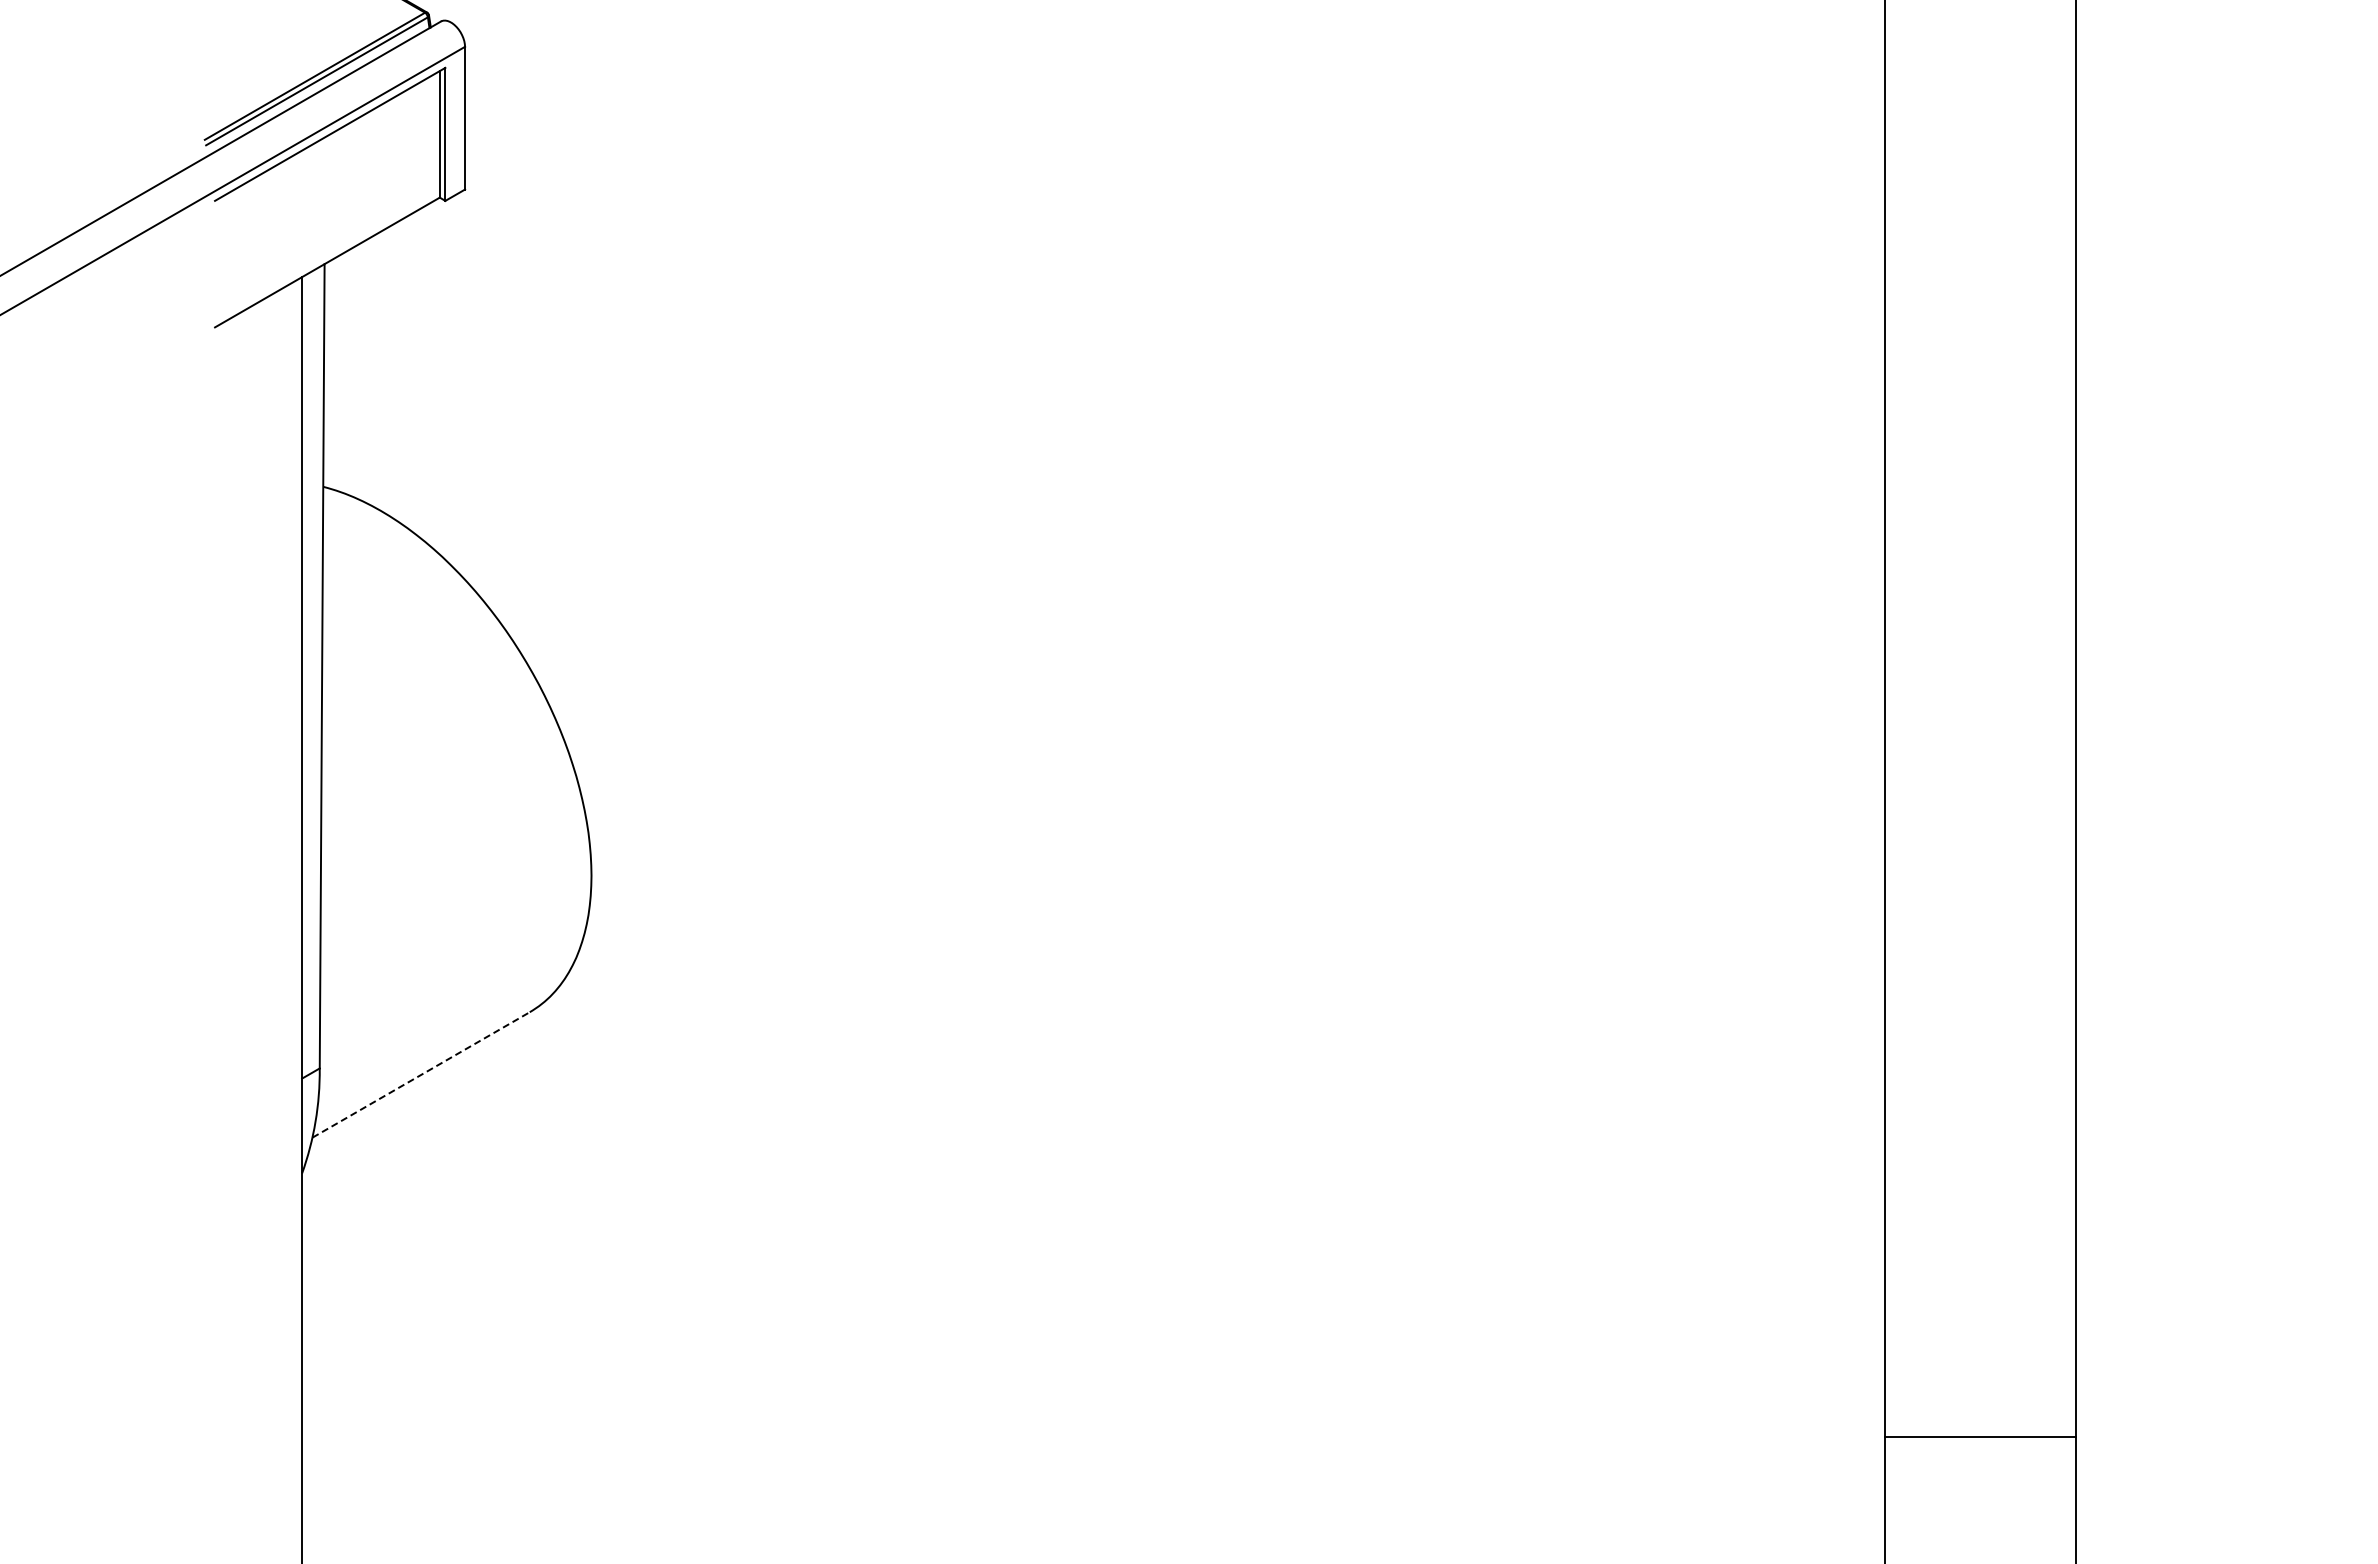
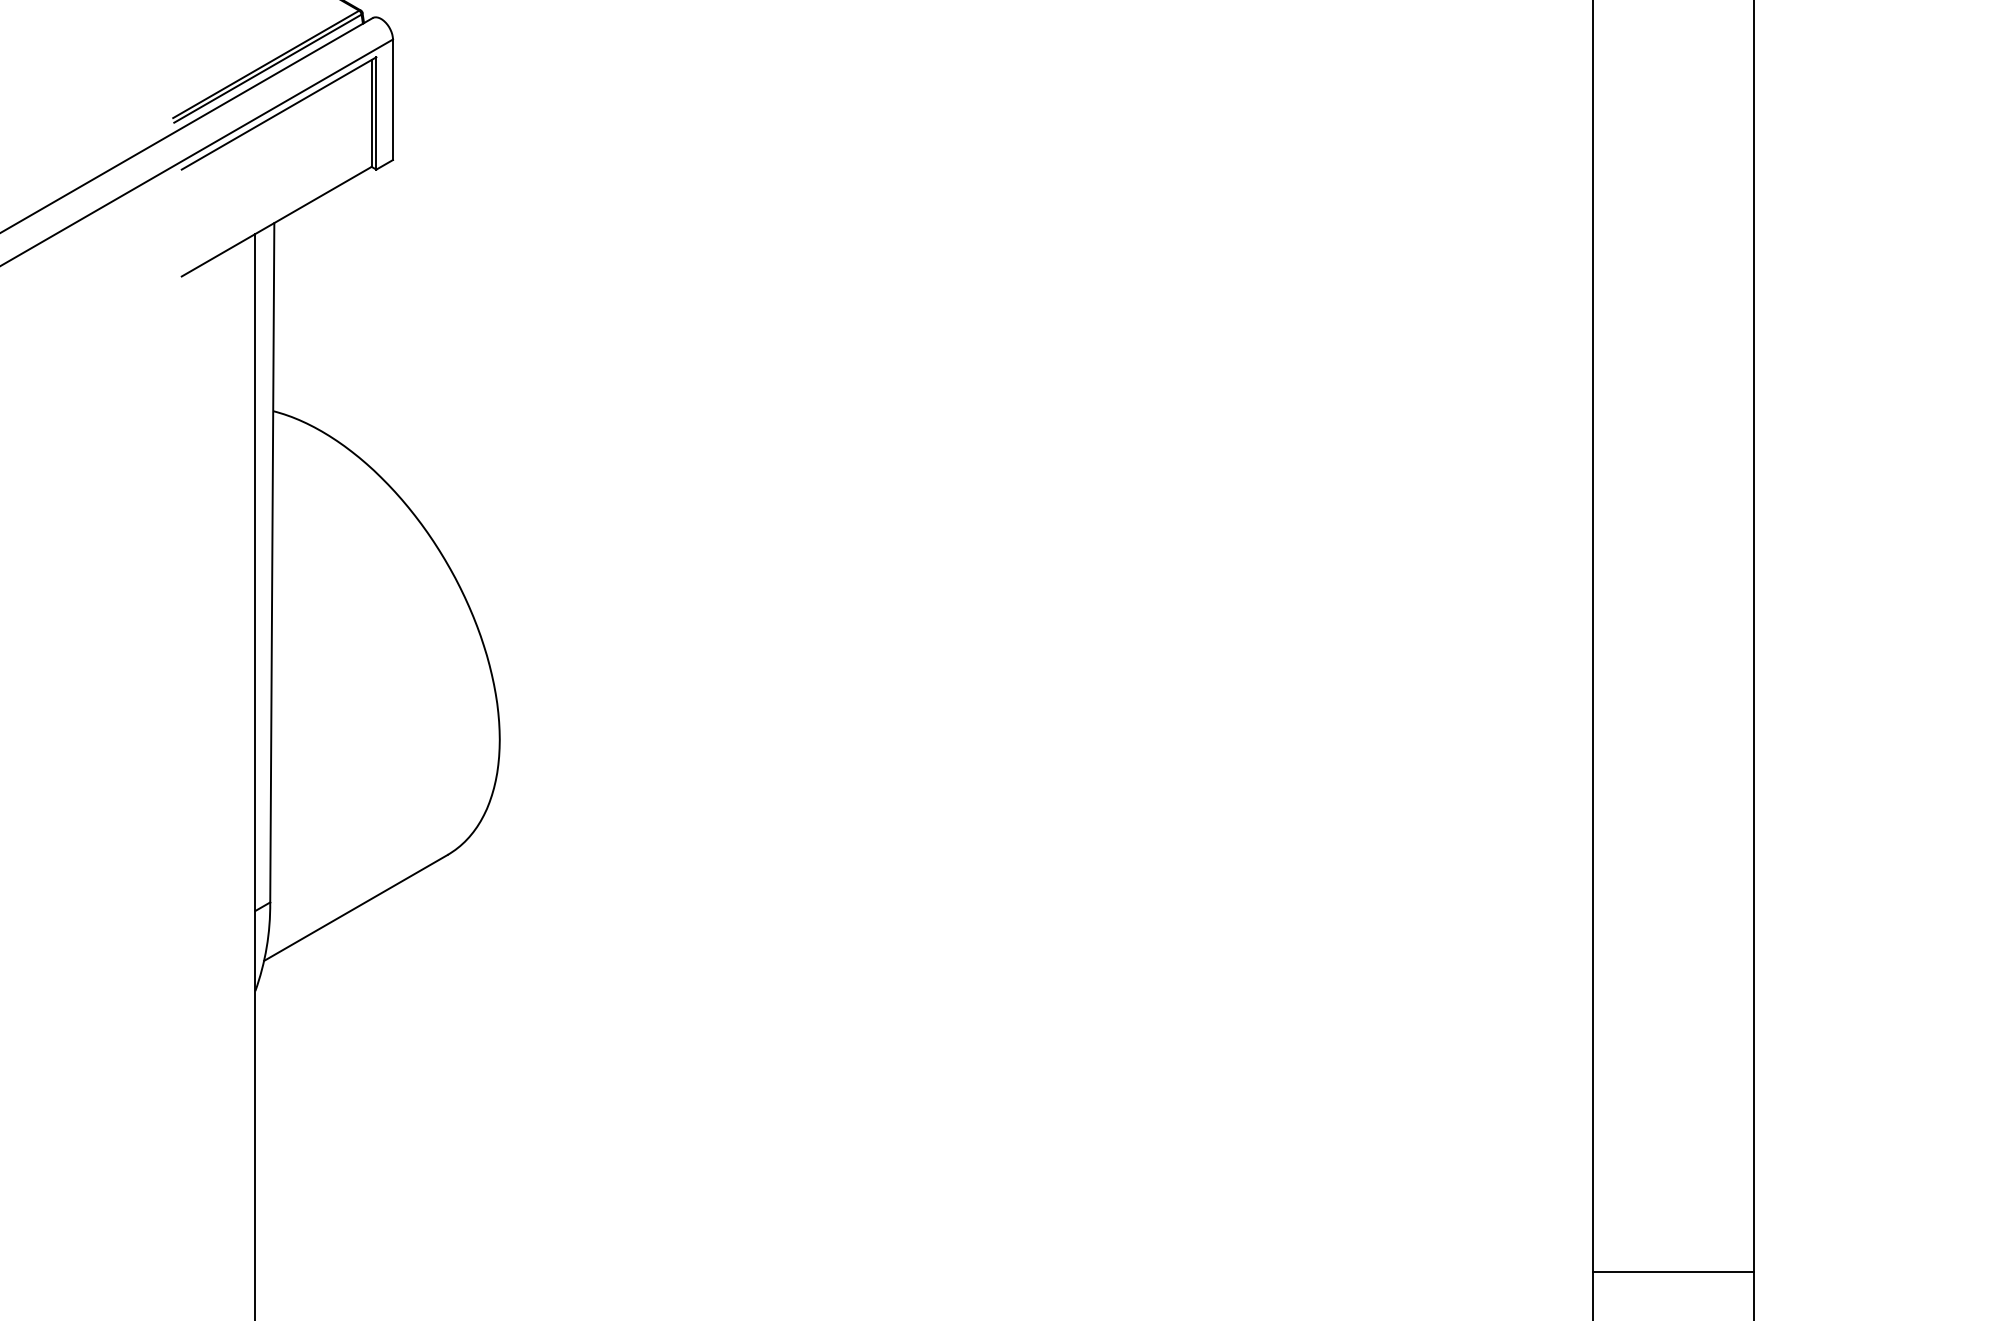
line: (421, 1074) -> (356, 907), dashed -> solid
line: (1980, 1436) -> (1673, 1271), moved

